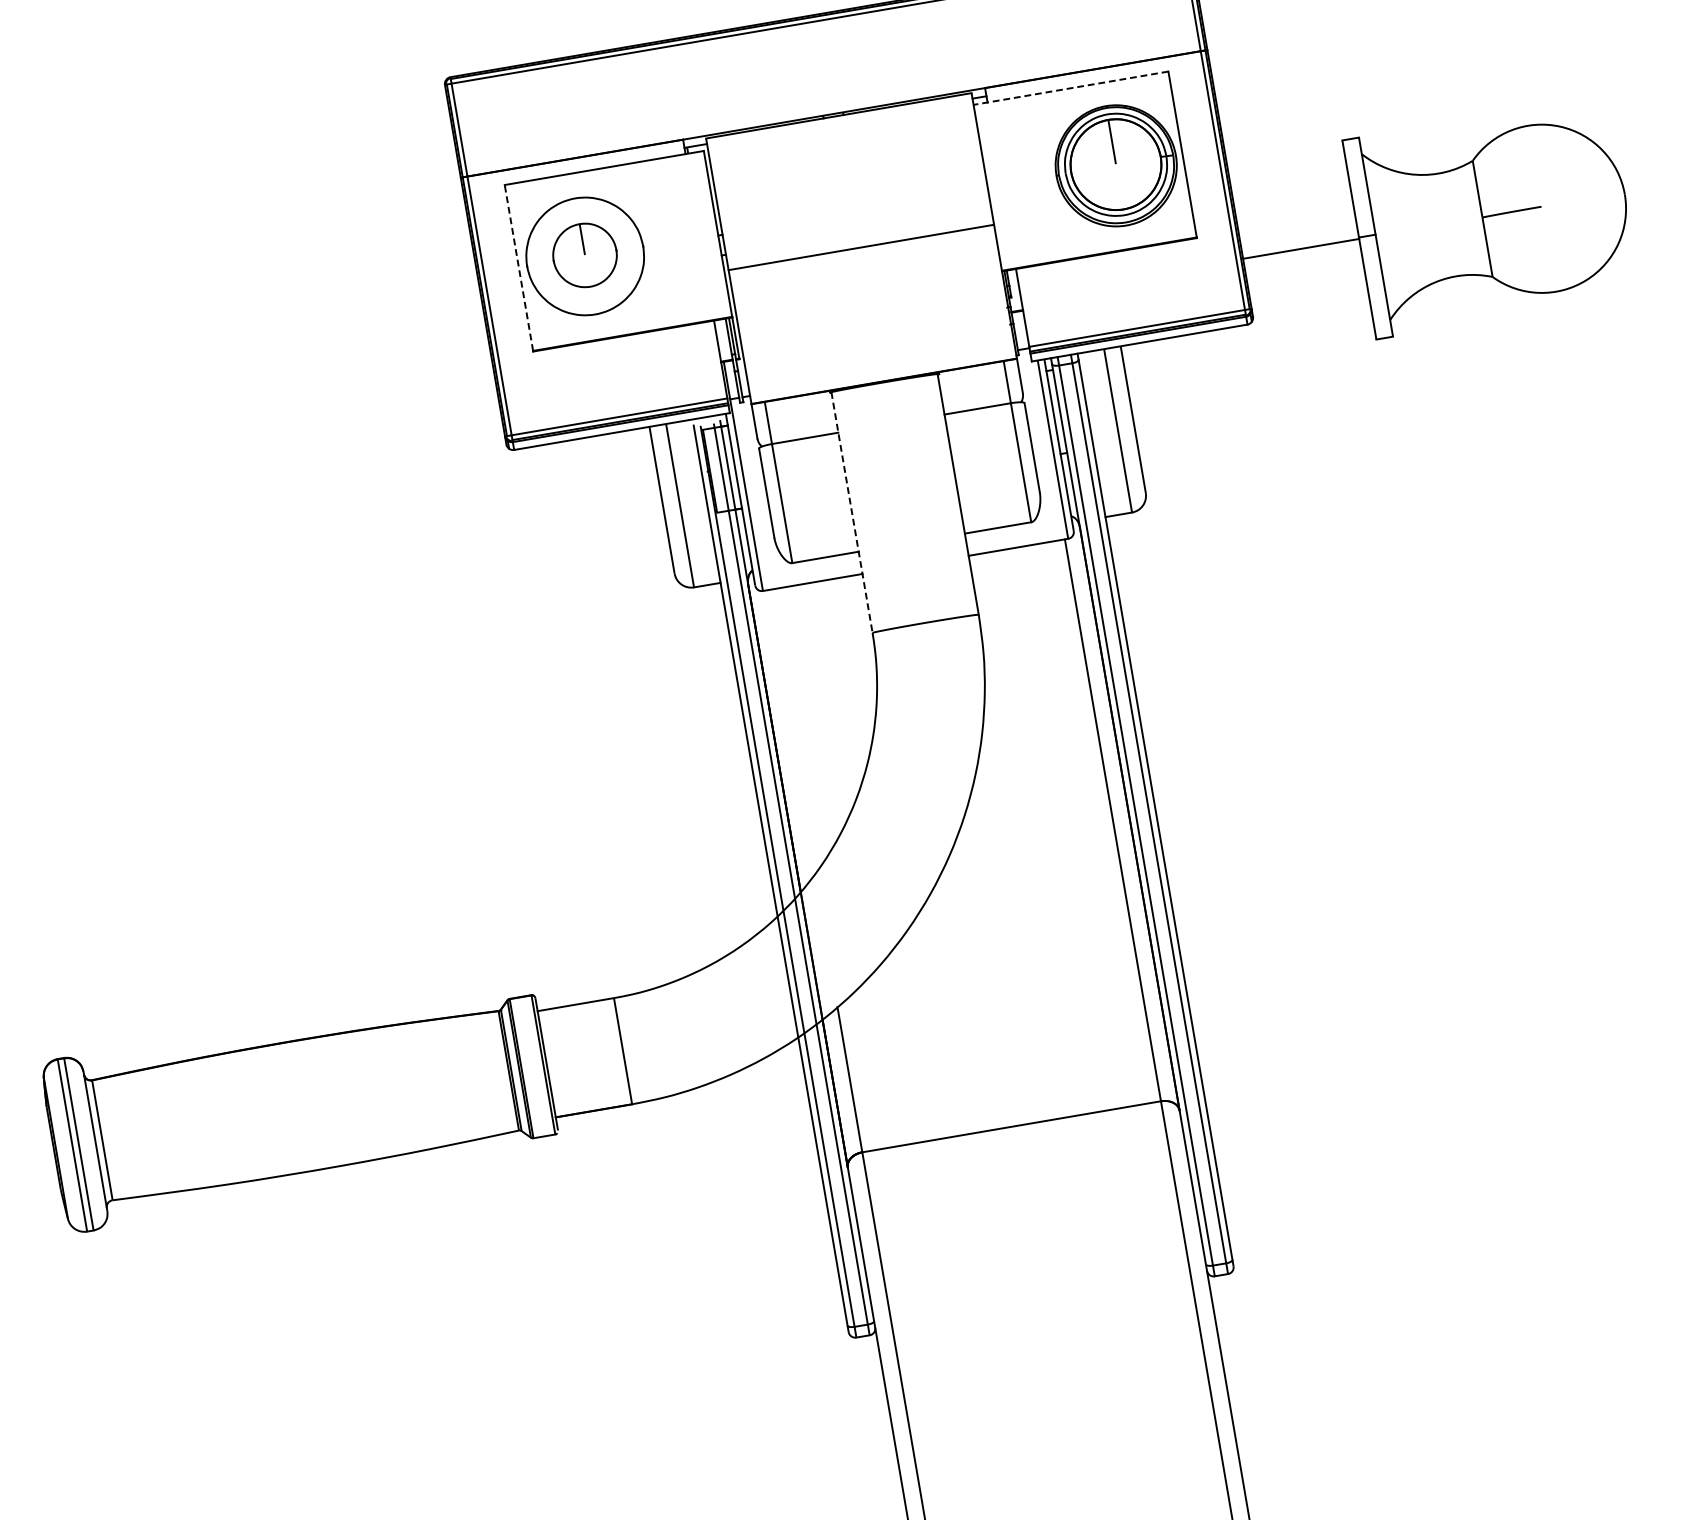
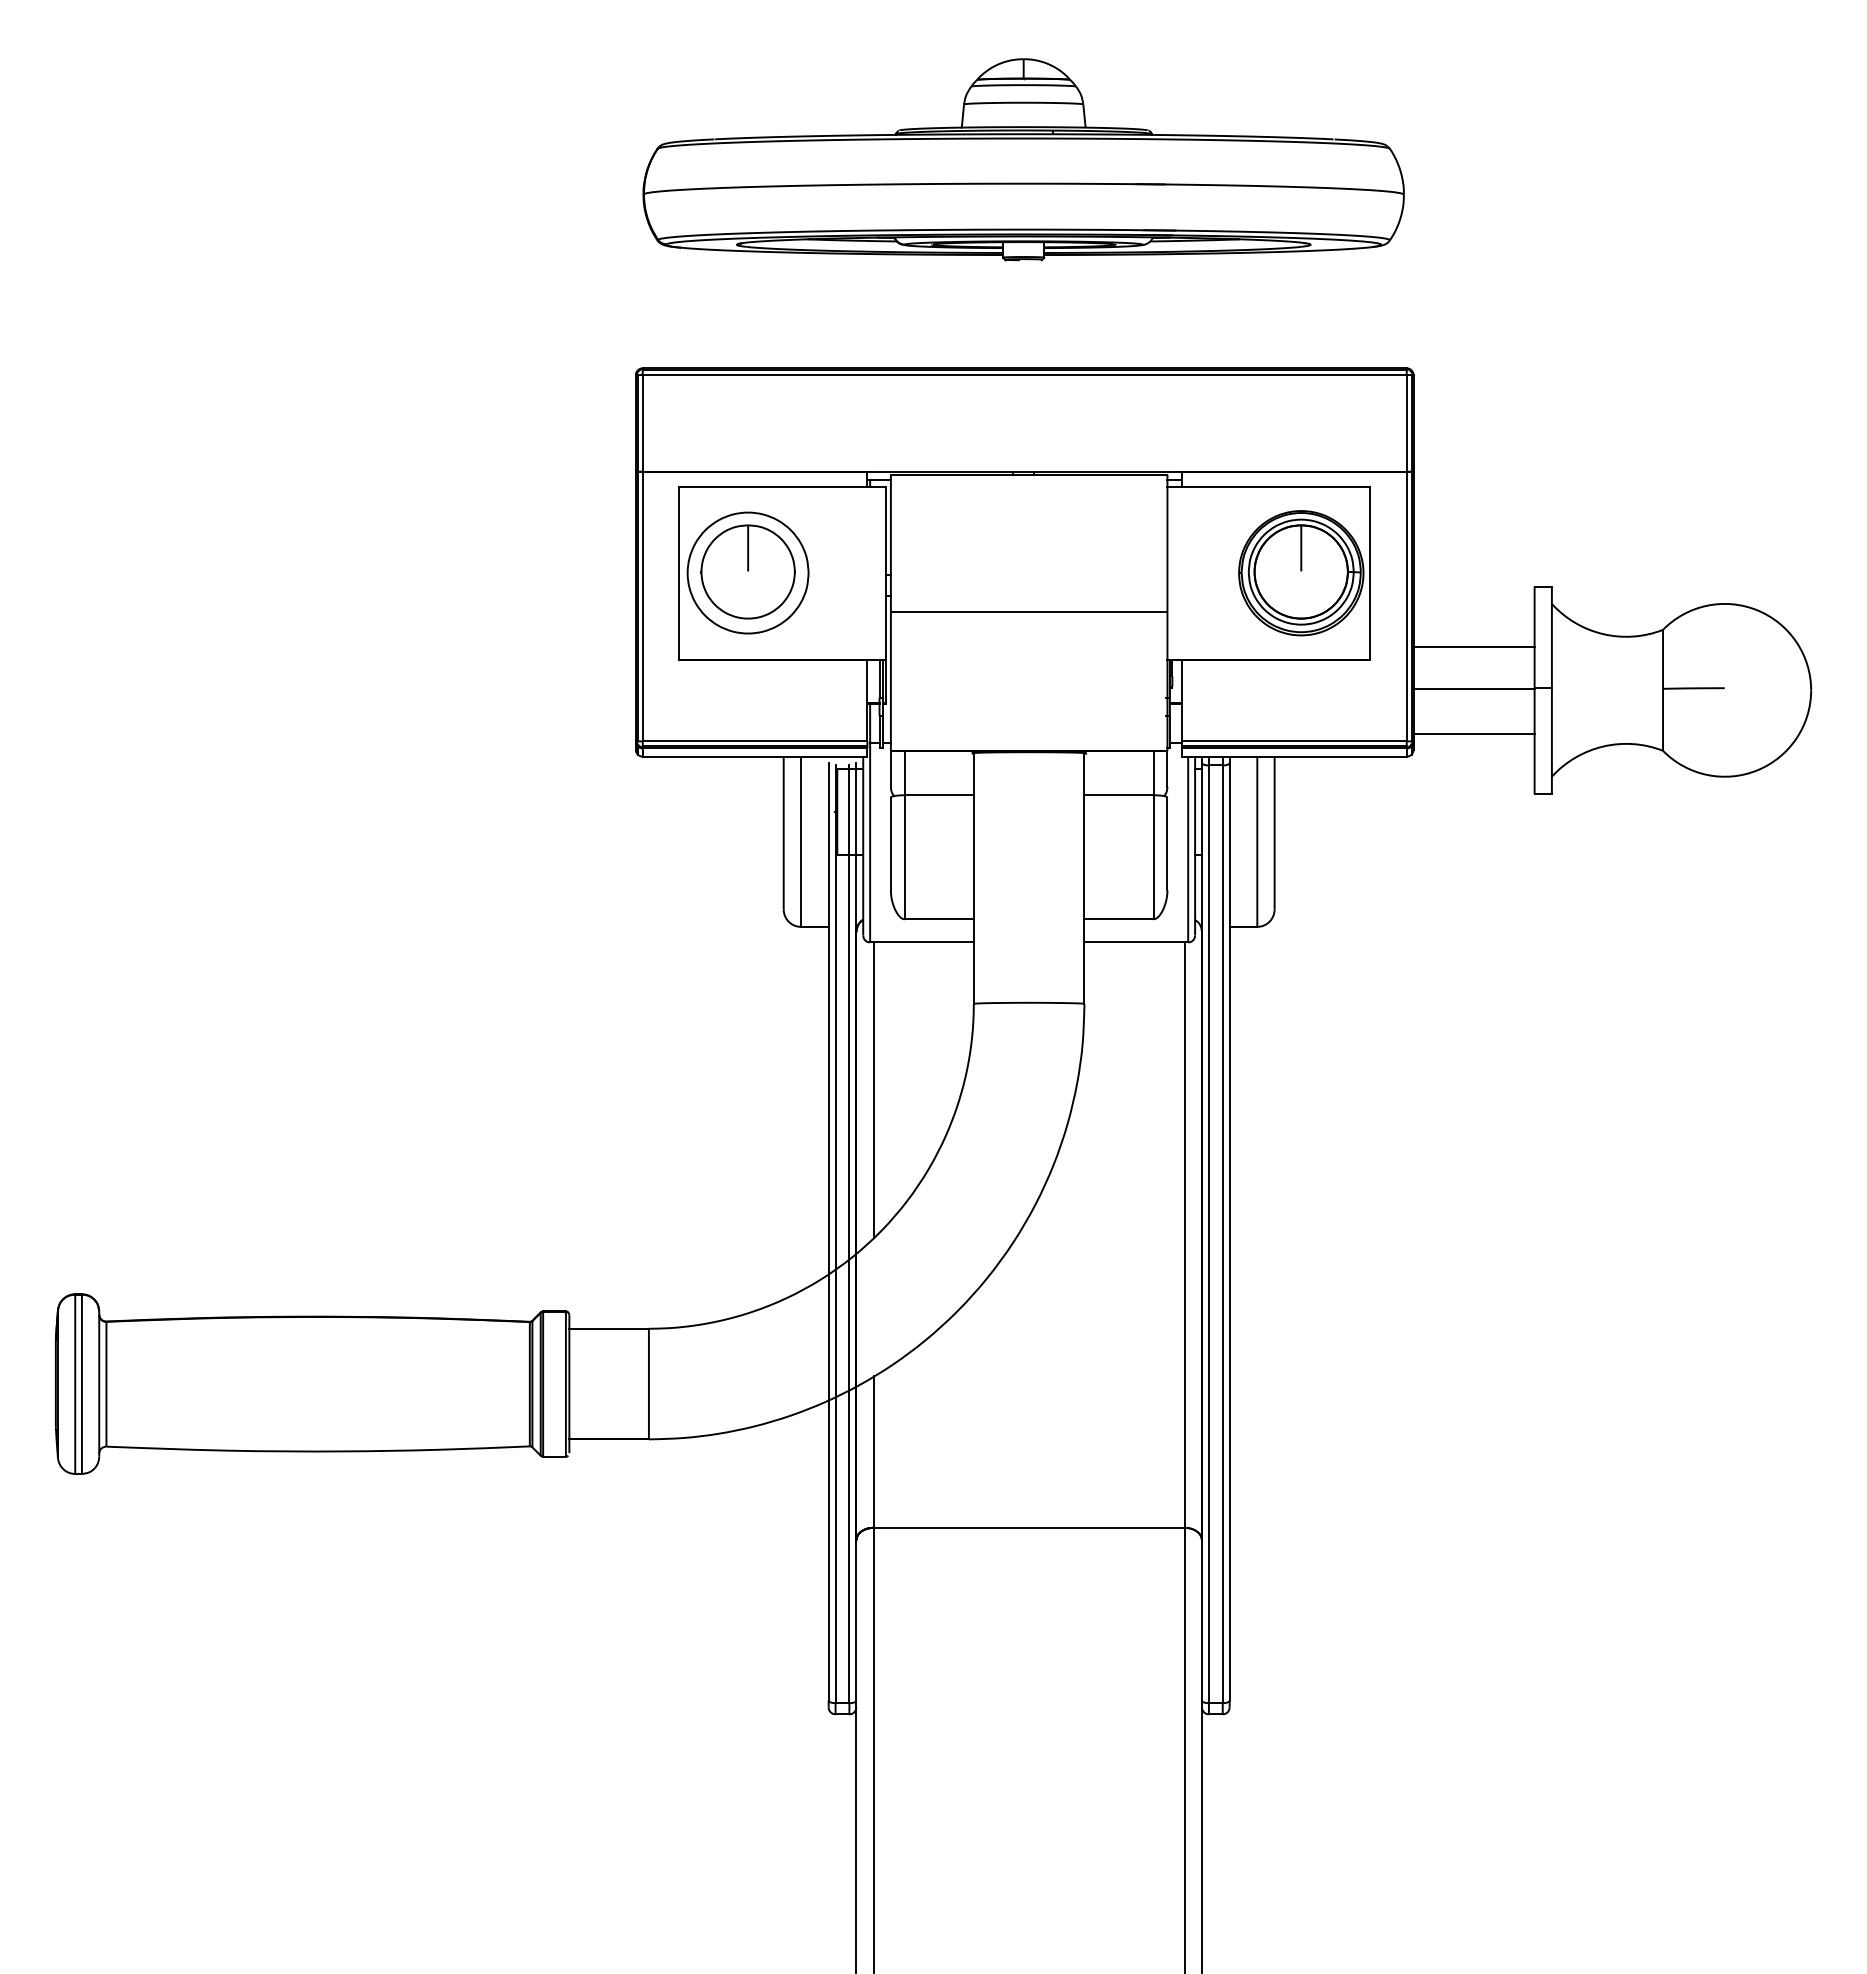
line: (1070, 87) -> (1268, 486), dashed -> solid
line: (1293, 208) -> (1473, 647), added
part: (584, 255) -> (747, 571), size x1.43
line: (519, 267) -> (679, 572), dashed -> solid
line: (1307, 291) -> (1473, 733), added
line: (851, 512) -> (973, 878), dashed -> solid
line: (790, 731) -> (873, 1089), added

